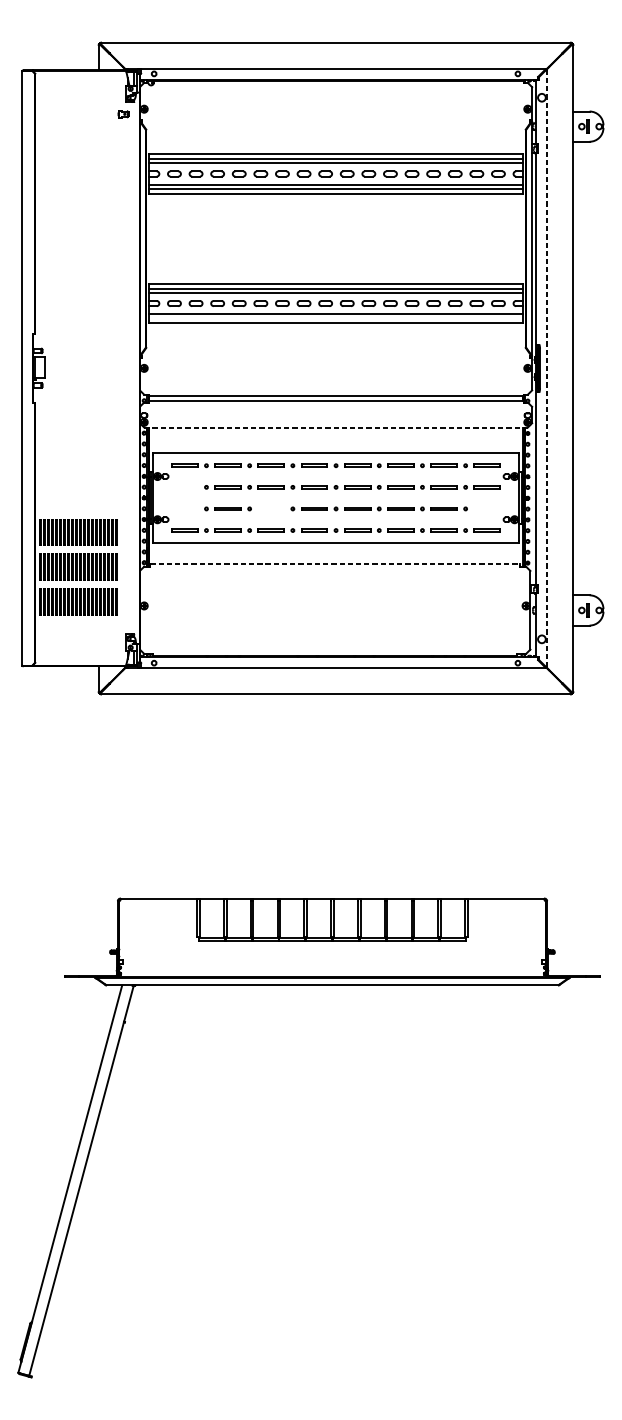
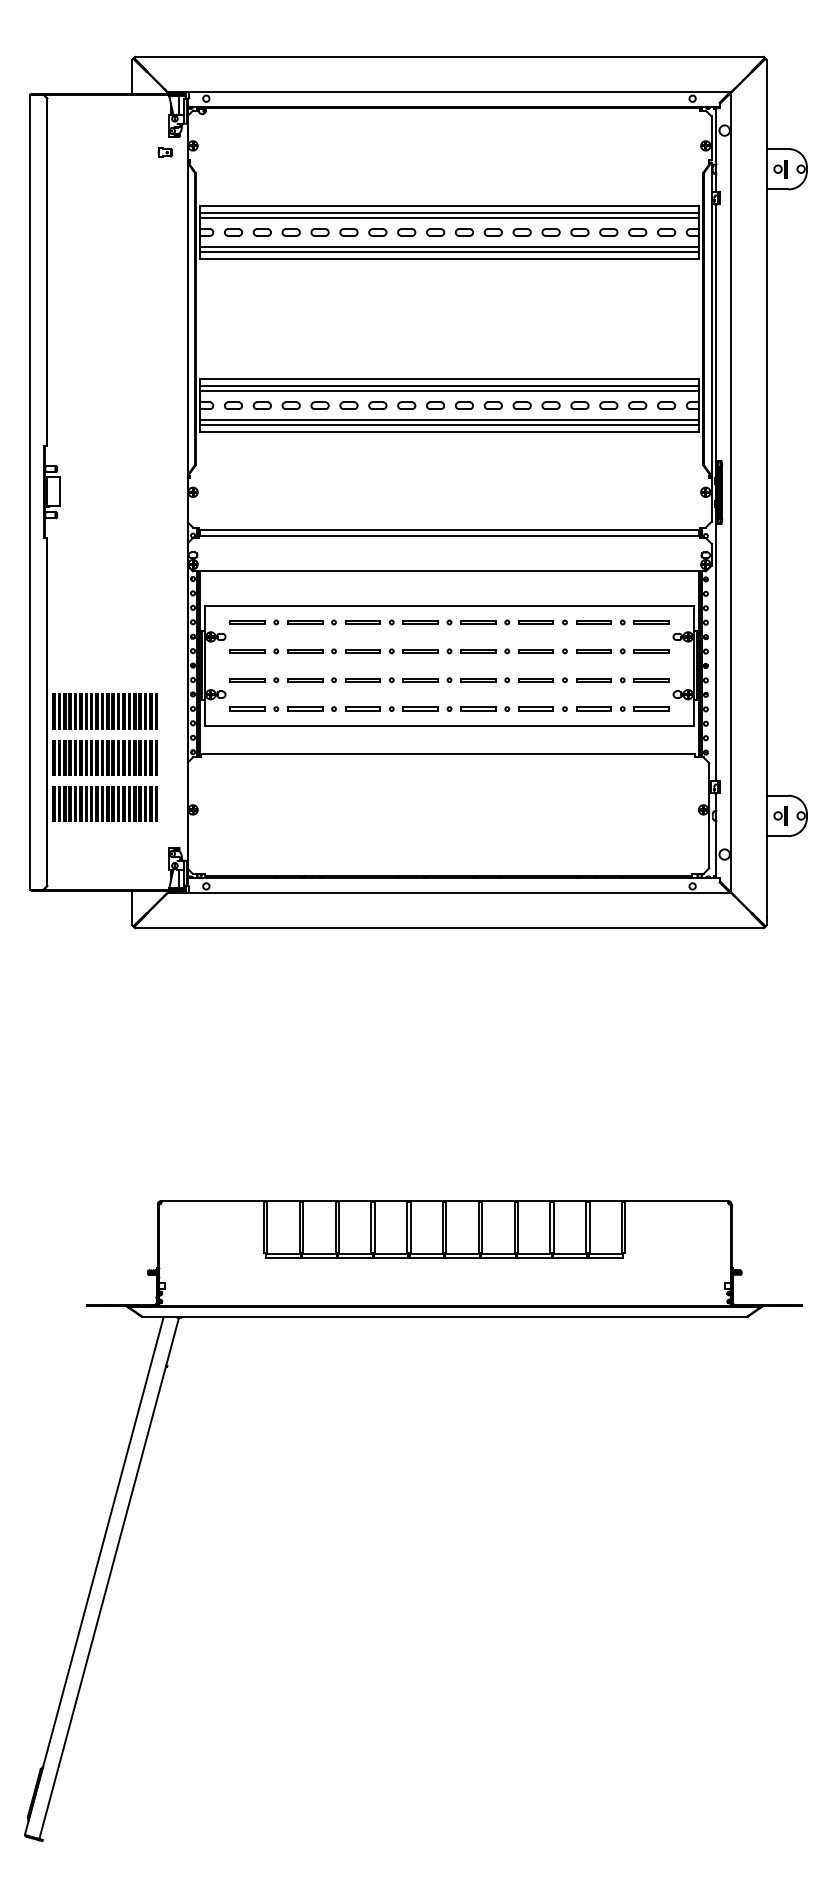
line: (336, 318) -> (449, 425), added
line: (547, 368) -> (731, 492), dashed -> solid
line: (336, 427) -> (449, 571), dashed -> solid
line: (184, 486) -> (247, 650), added
line: (184, 508) -> (247, 679), added
line: (270, 508) -> (362, 679), added
line: (487, 508) -> (651, 679), added
line: (335, 563) -> (448, 753), dashed -> solid

